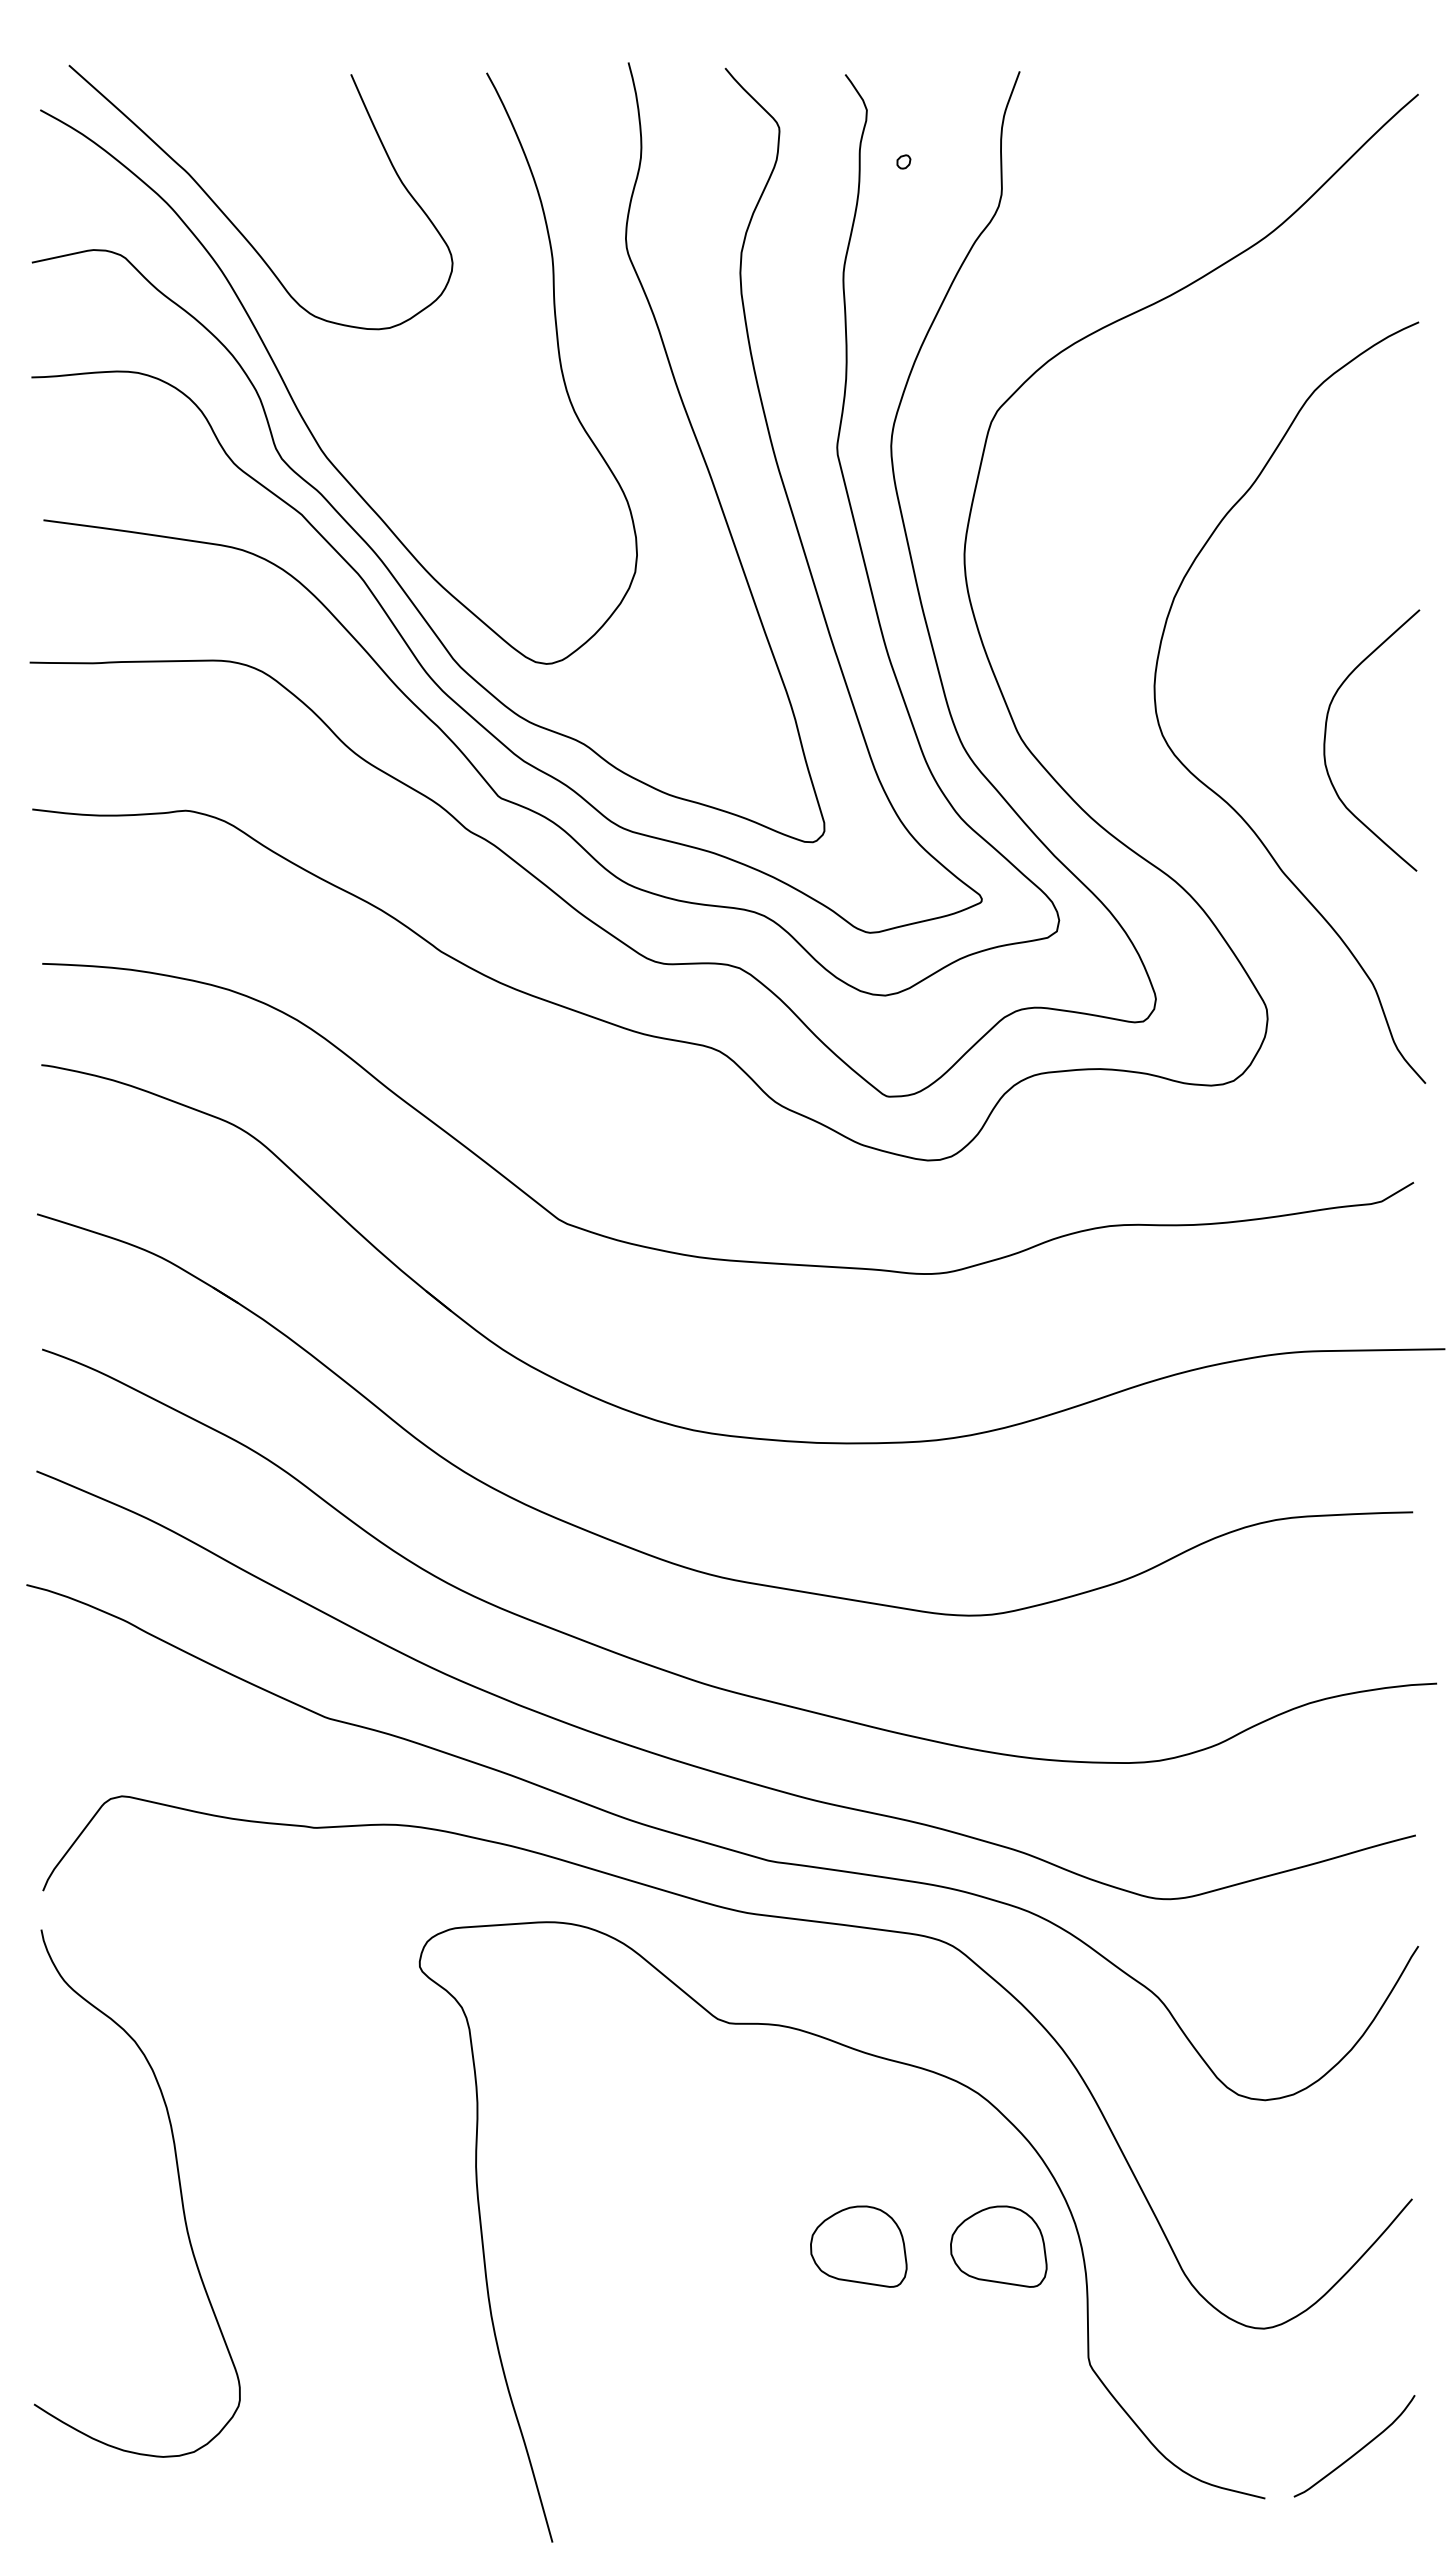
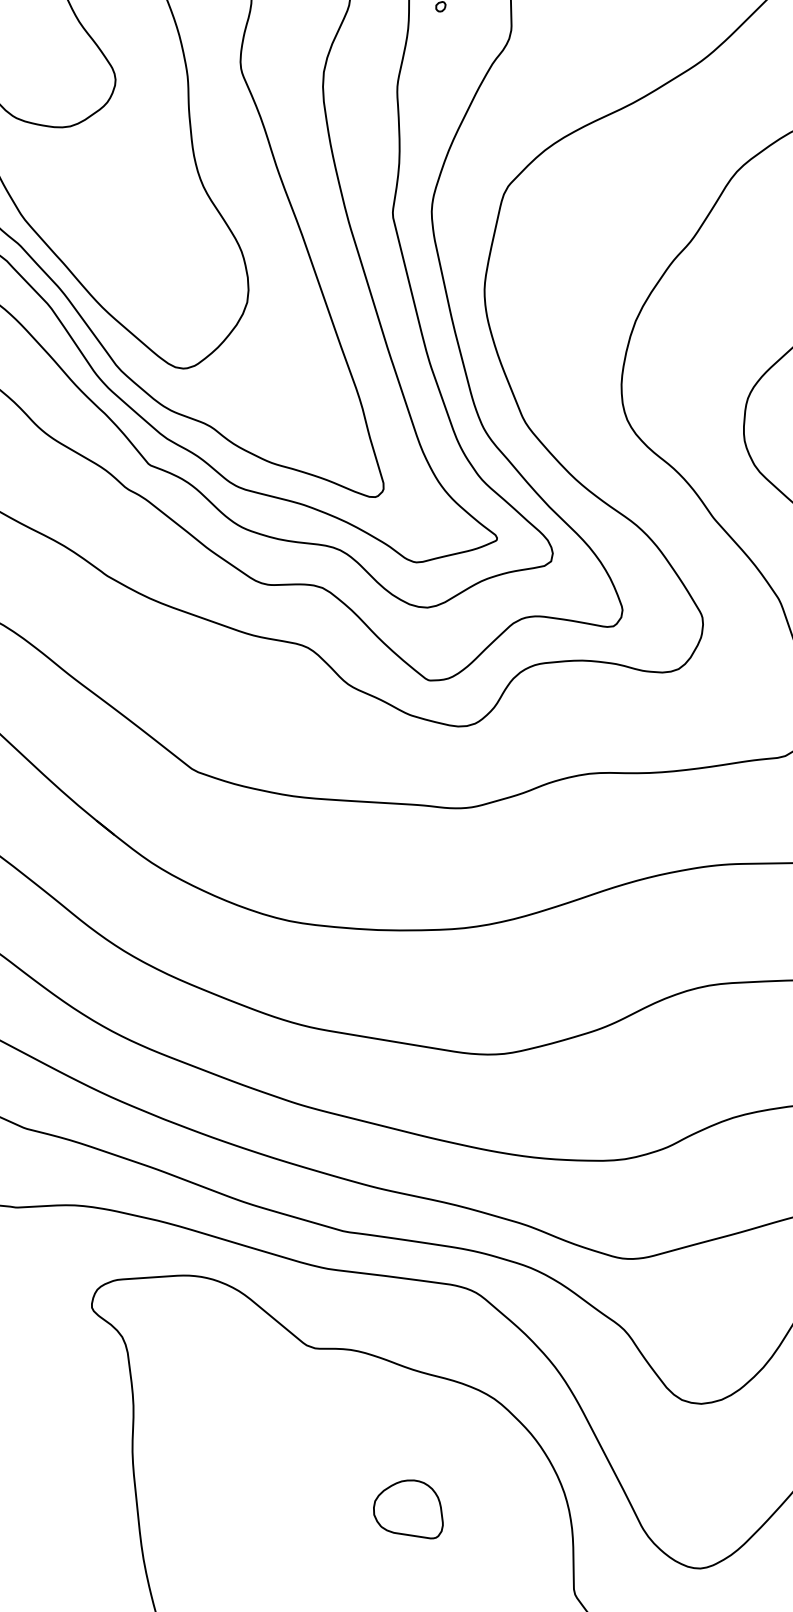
part: (998, 2246) -> (509, 1509), removed

